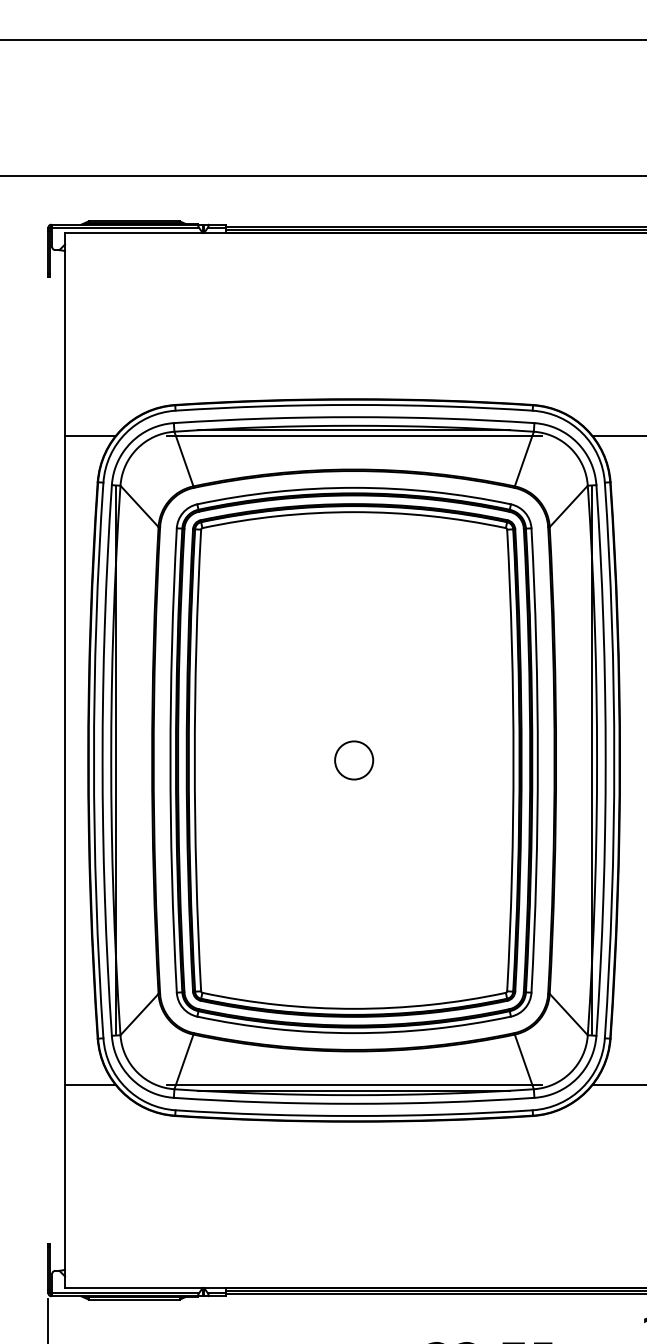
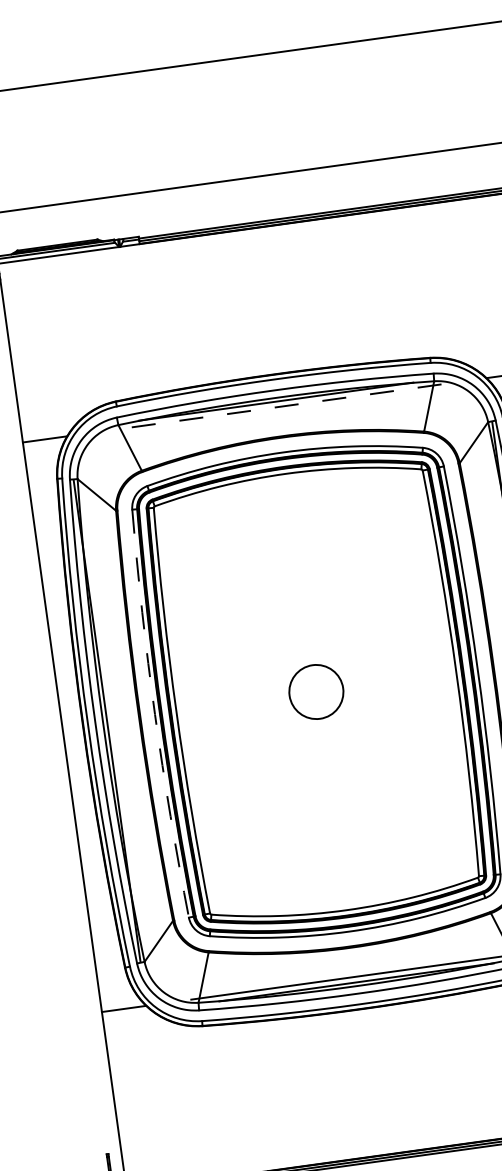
line: (353, 436) -> (276, 407), solid -> dashed
arc: (170, 760) -> (155, 714), solid -> dashed
circle: (354, 760) -> (316, 691), size x1.6

